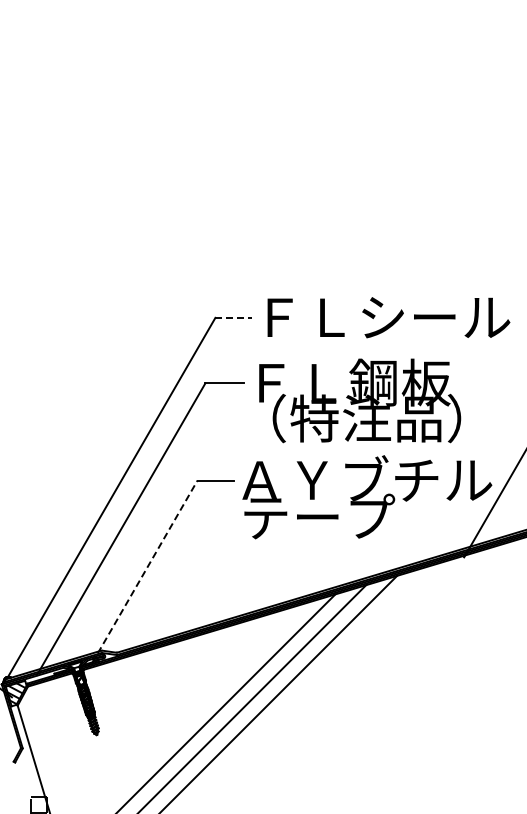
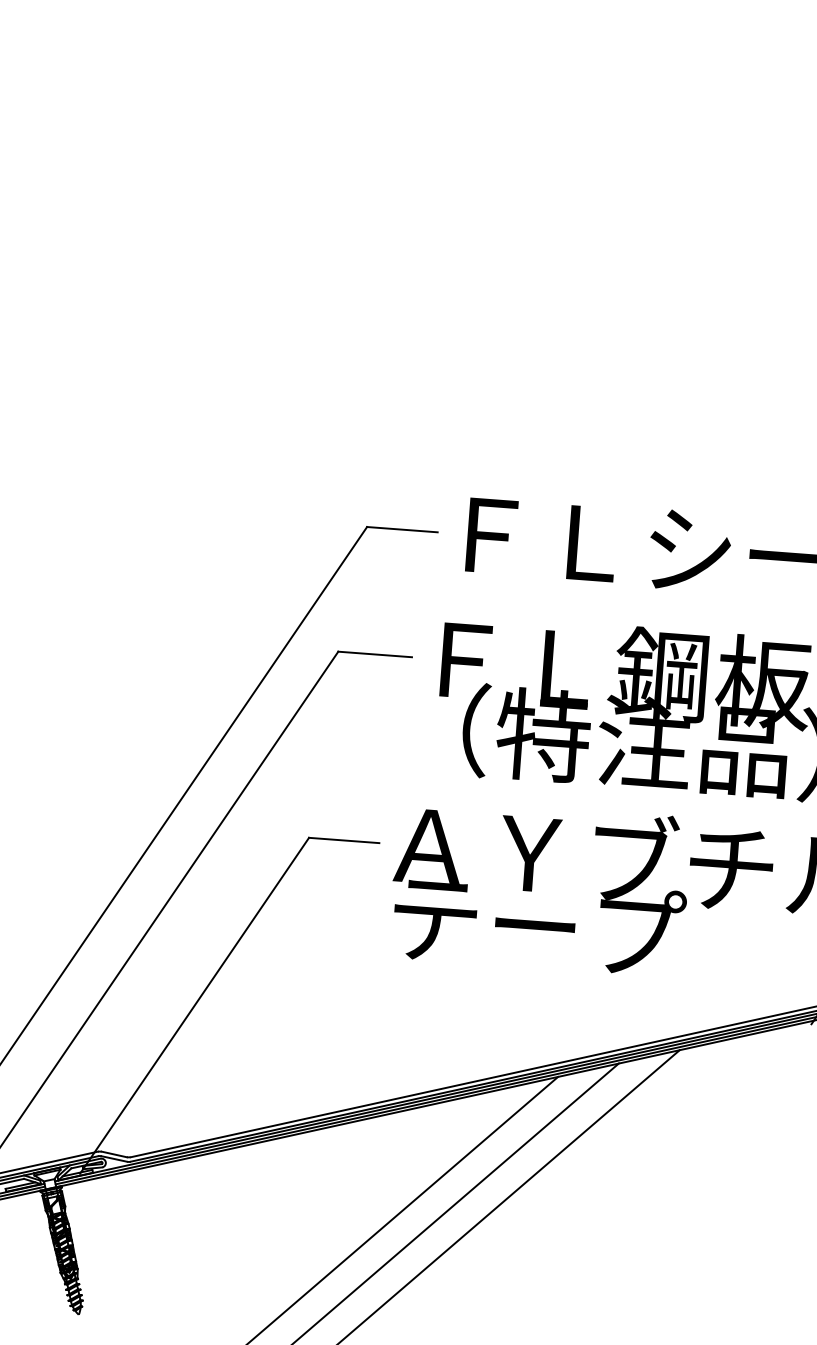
line: (234, 317) -> (403, 529), dashed -> solid
line: (145, 571) -> (195, 1005), dashed -> solid

